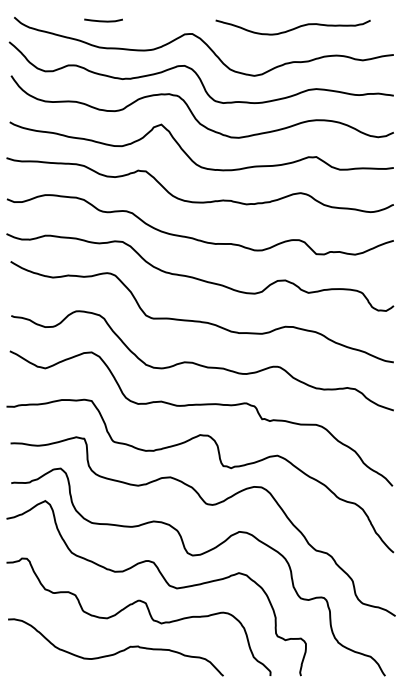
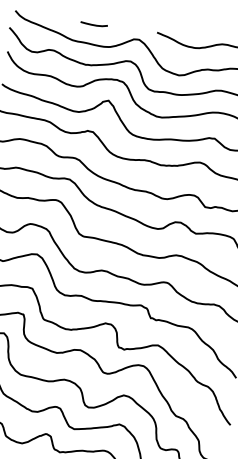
curve: (103, 20) -> (94, 24), moved

